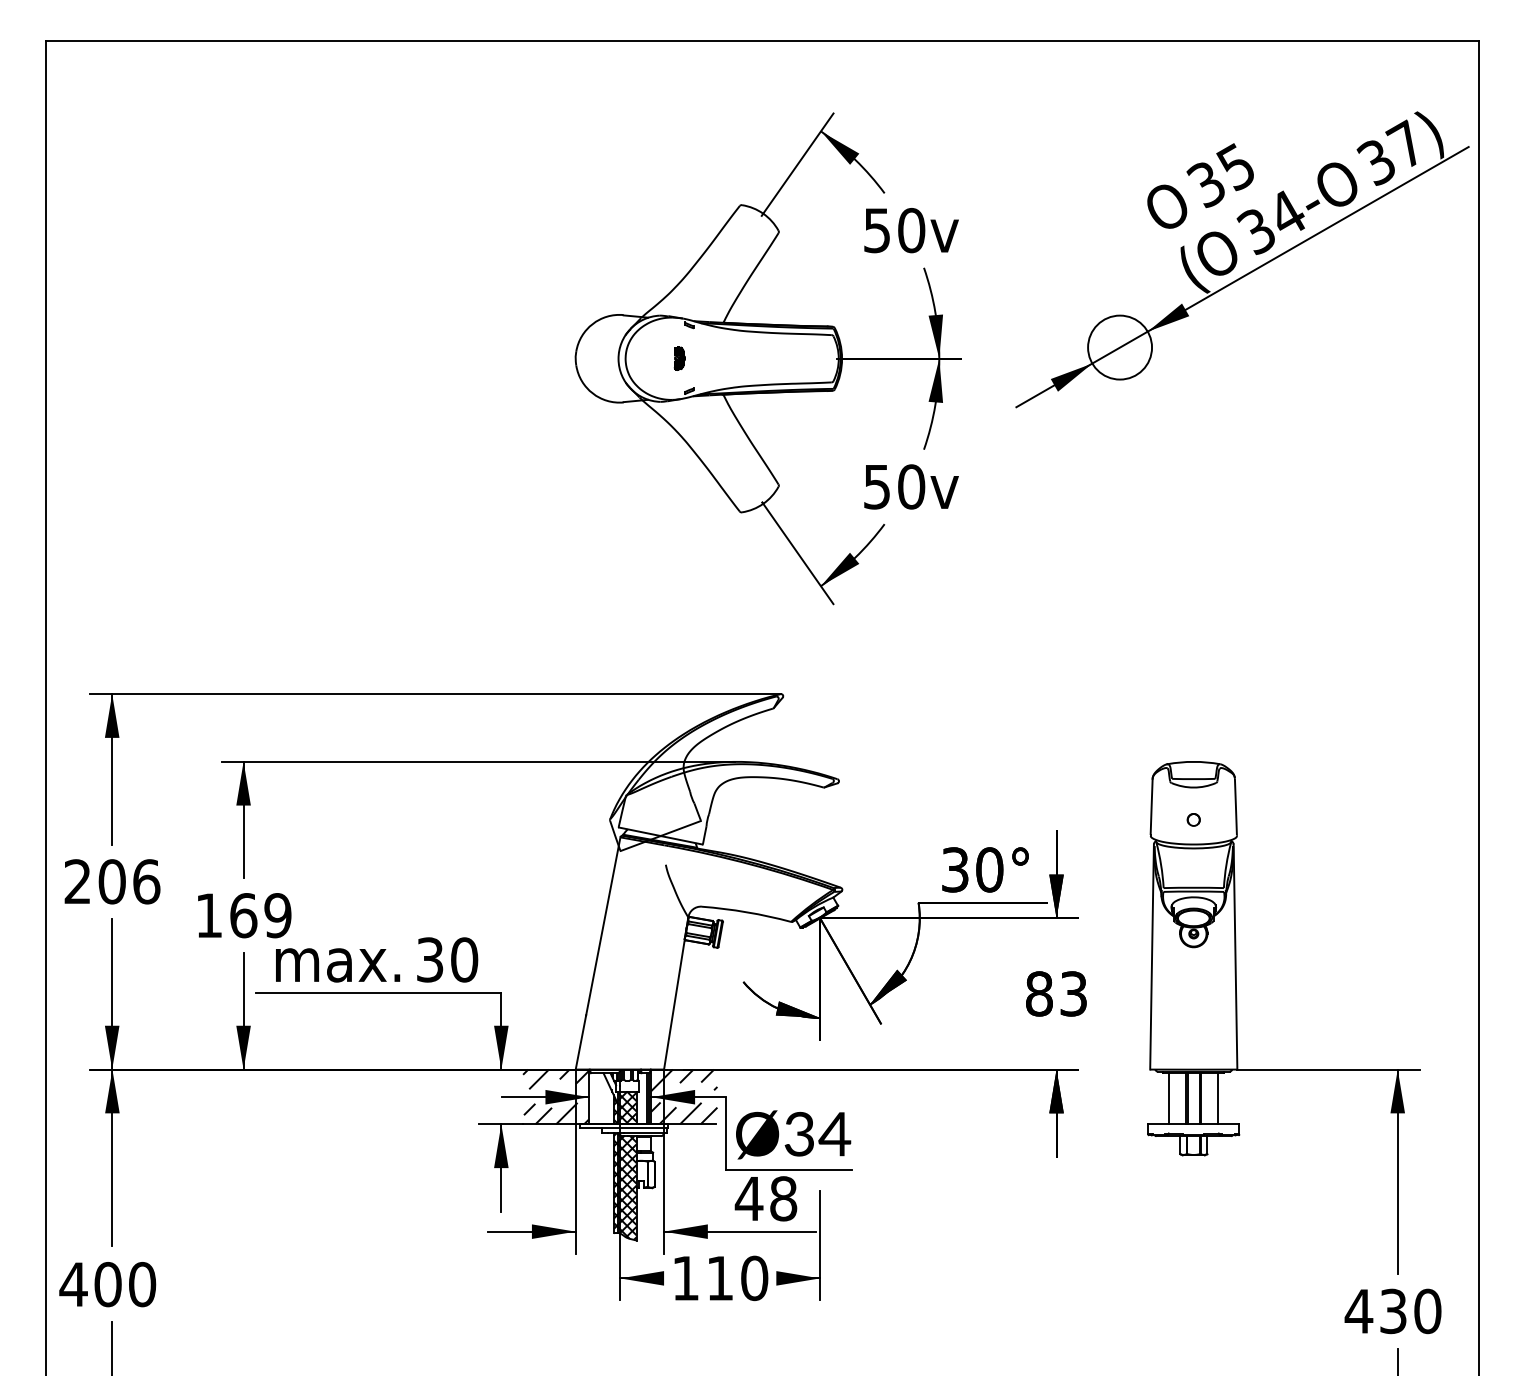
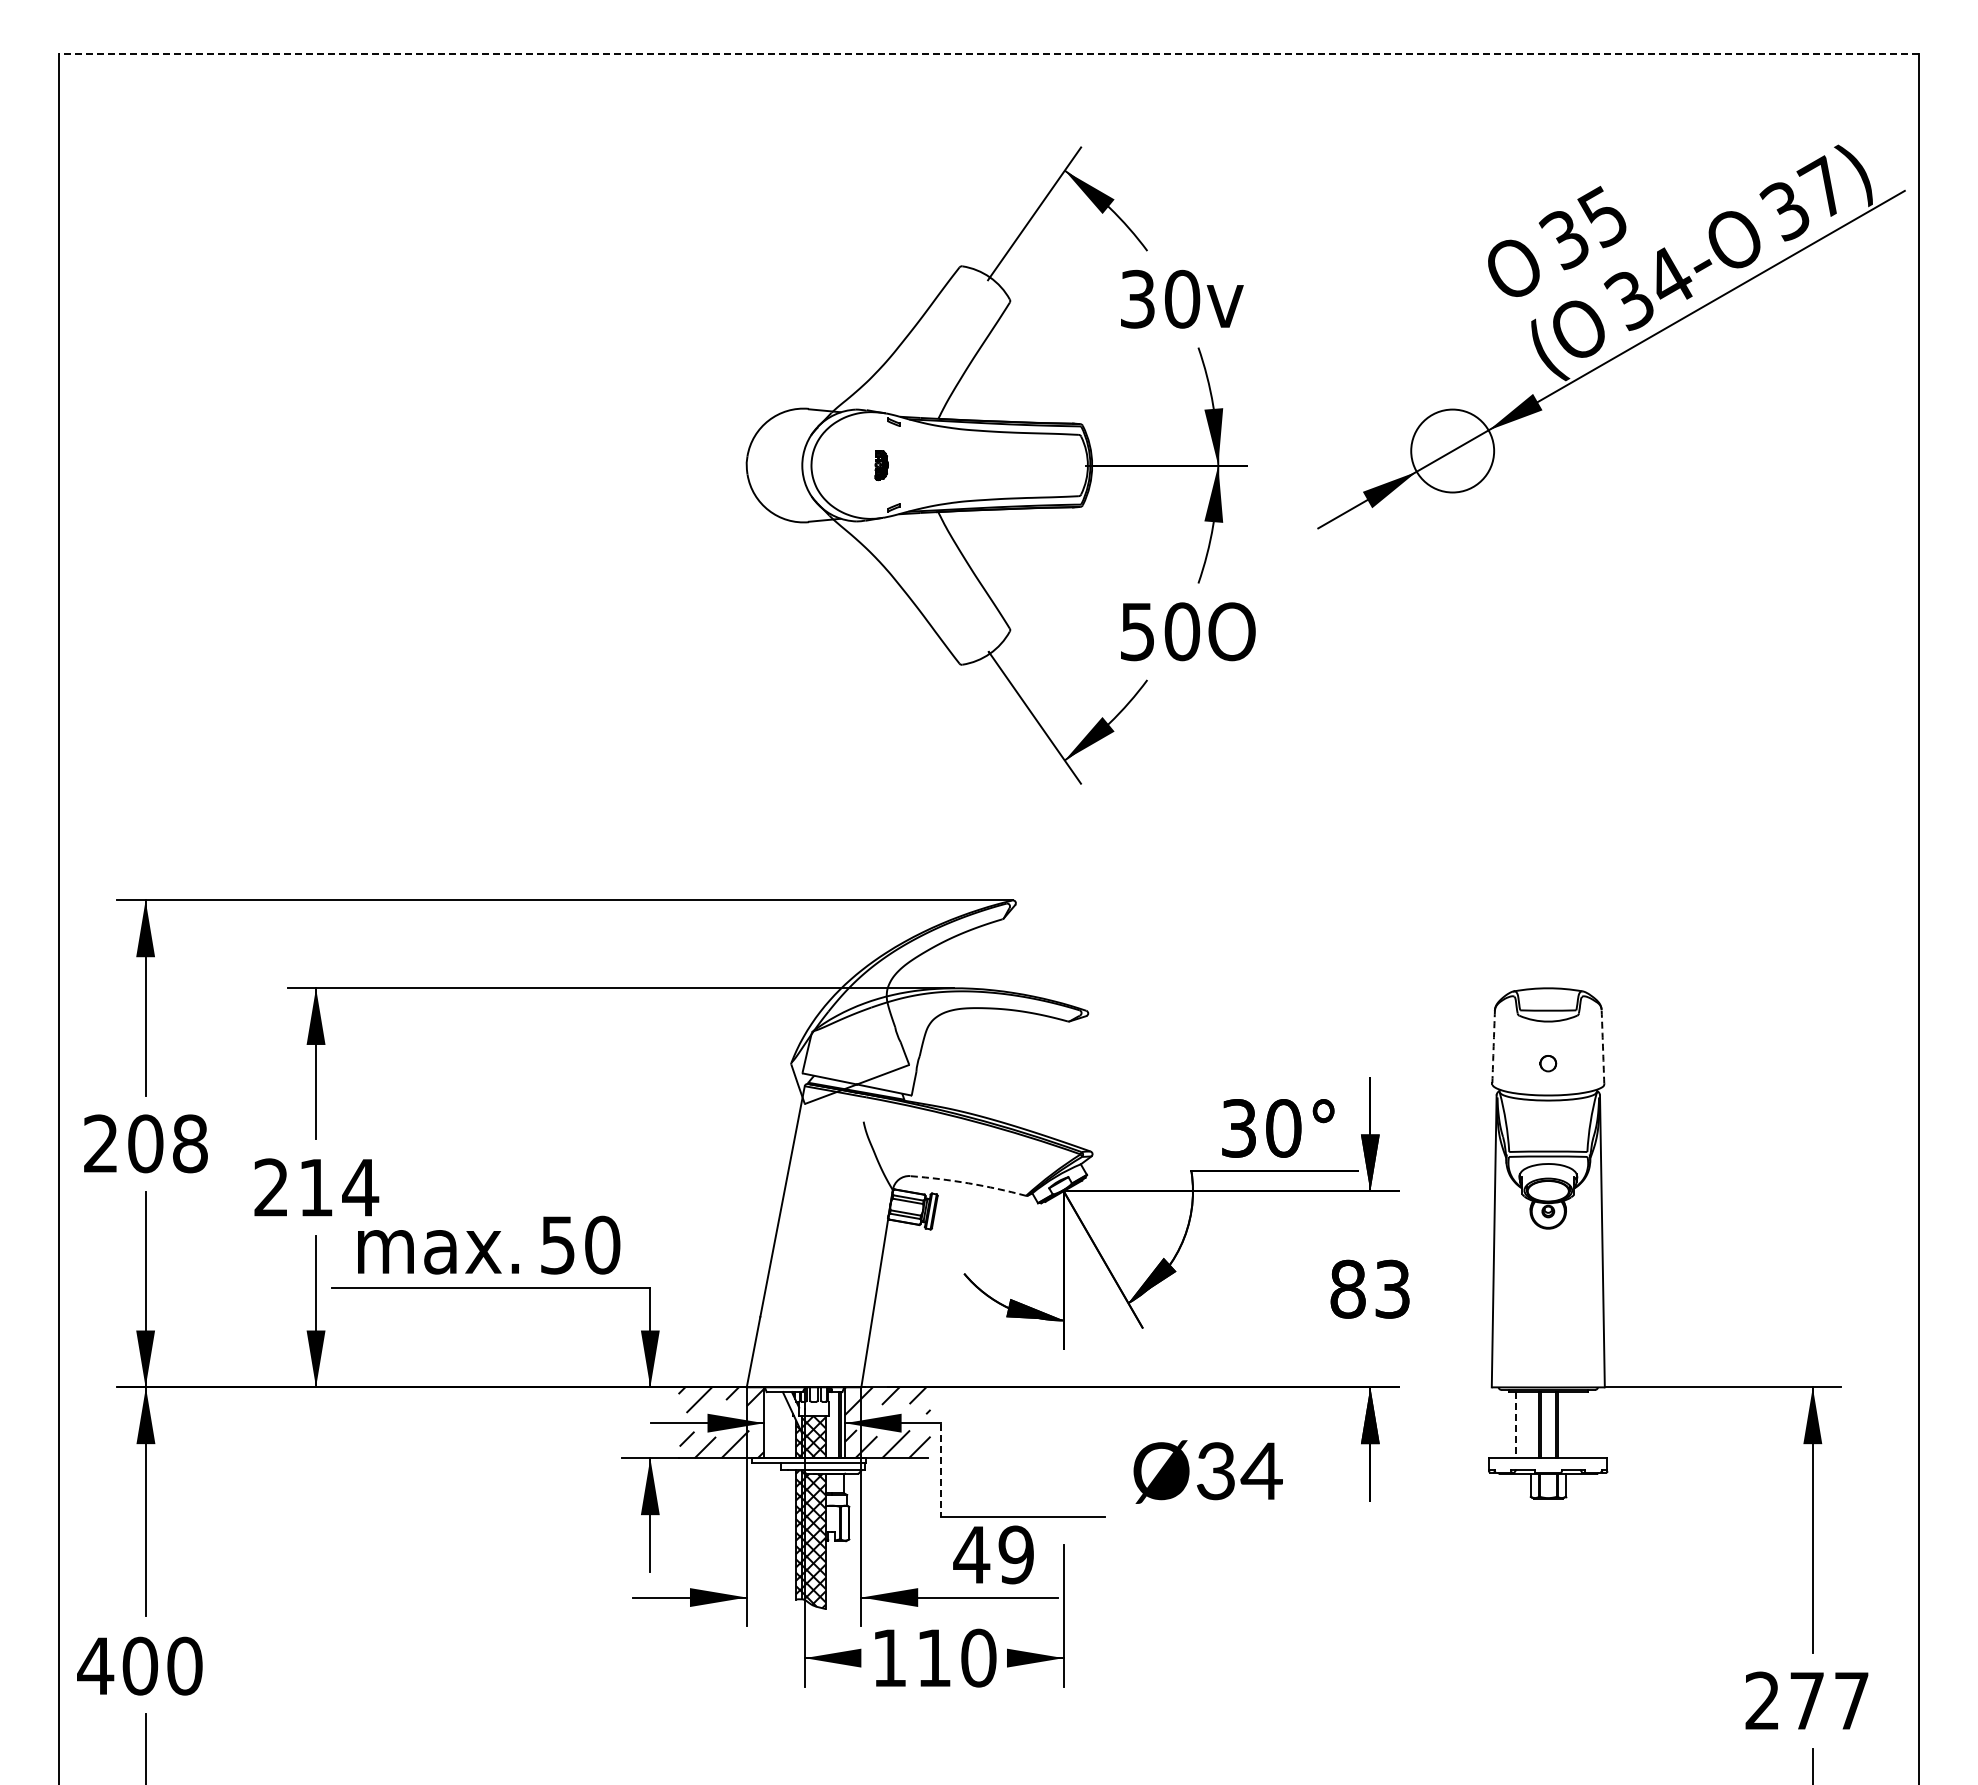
line: (762, 41) -> (989, 53), solid -> dashed
text: (877, 229) -> (1137, 298), 50 -> 30
text: (948, 486) -> (1230, 631), v -> O
arc: (1151, 806) -> (1493, 1046), solid -> dashed
arc: (1235, 806) -> (1602, 1046), solid -> dashed
text: (146, 881) -> (190, 1143), 206 -> 208
arc: (746, 912) -> (968, 1183), solid -> dashed
text: (243, 915) -> (316, 1187), 169 -> 214
text: (429, 959) -> (557, 1244), 30 -> 50
line: (1169, 1098) -> (1516, 1425), solid -> dashed
line: (1218, 1098) -> (1580, 1425), removed
line: (725, 1133) -> (941, 1470), solid -> dashed
text: (792, 1134) -> (1207, 1471), moved
text: (782, 1198) -> (1015, 1554), 48 -> 49
text: (1392, 1311) -> (1806, 1700), 430 -> 277

